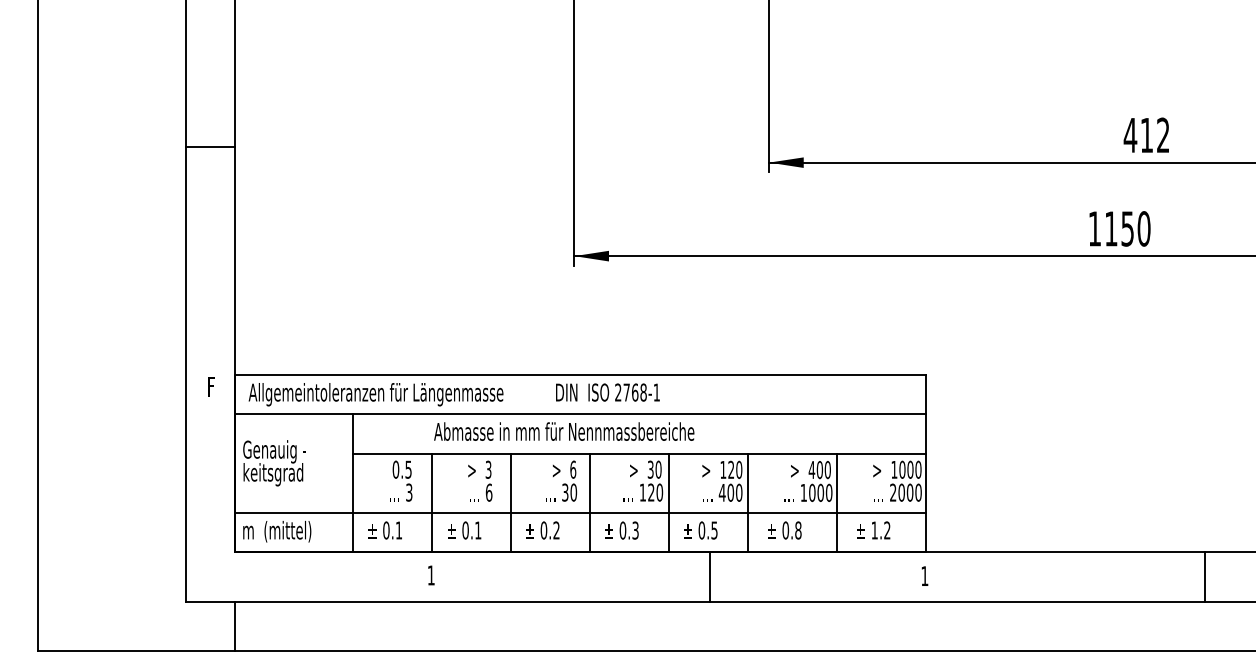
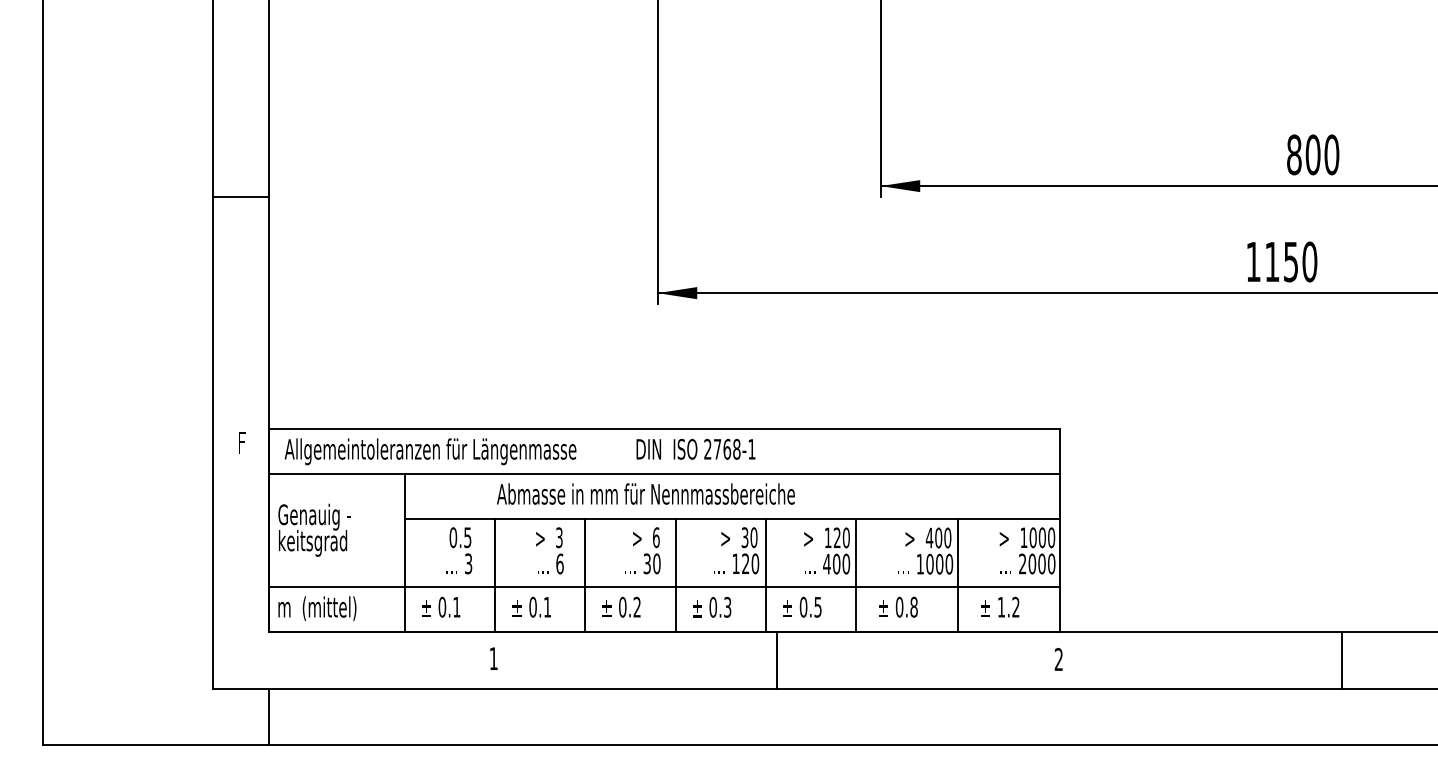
text: (1146, 135) -> (1312, 155), 412 -> 800
line: (209, 146) -> (239, 197), moved
text: (924, 575) -> (1058, 658), 1 -> 2
line: (709, 576) -> (776, 659), moved
line: (1205, 576) -> (1342, 659), moved

